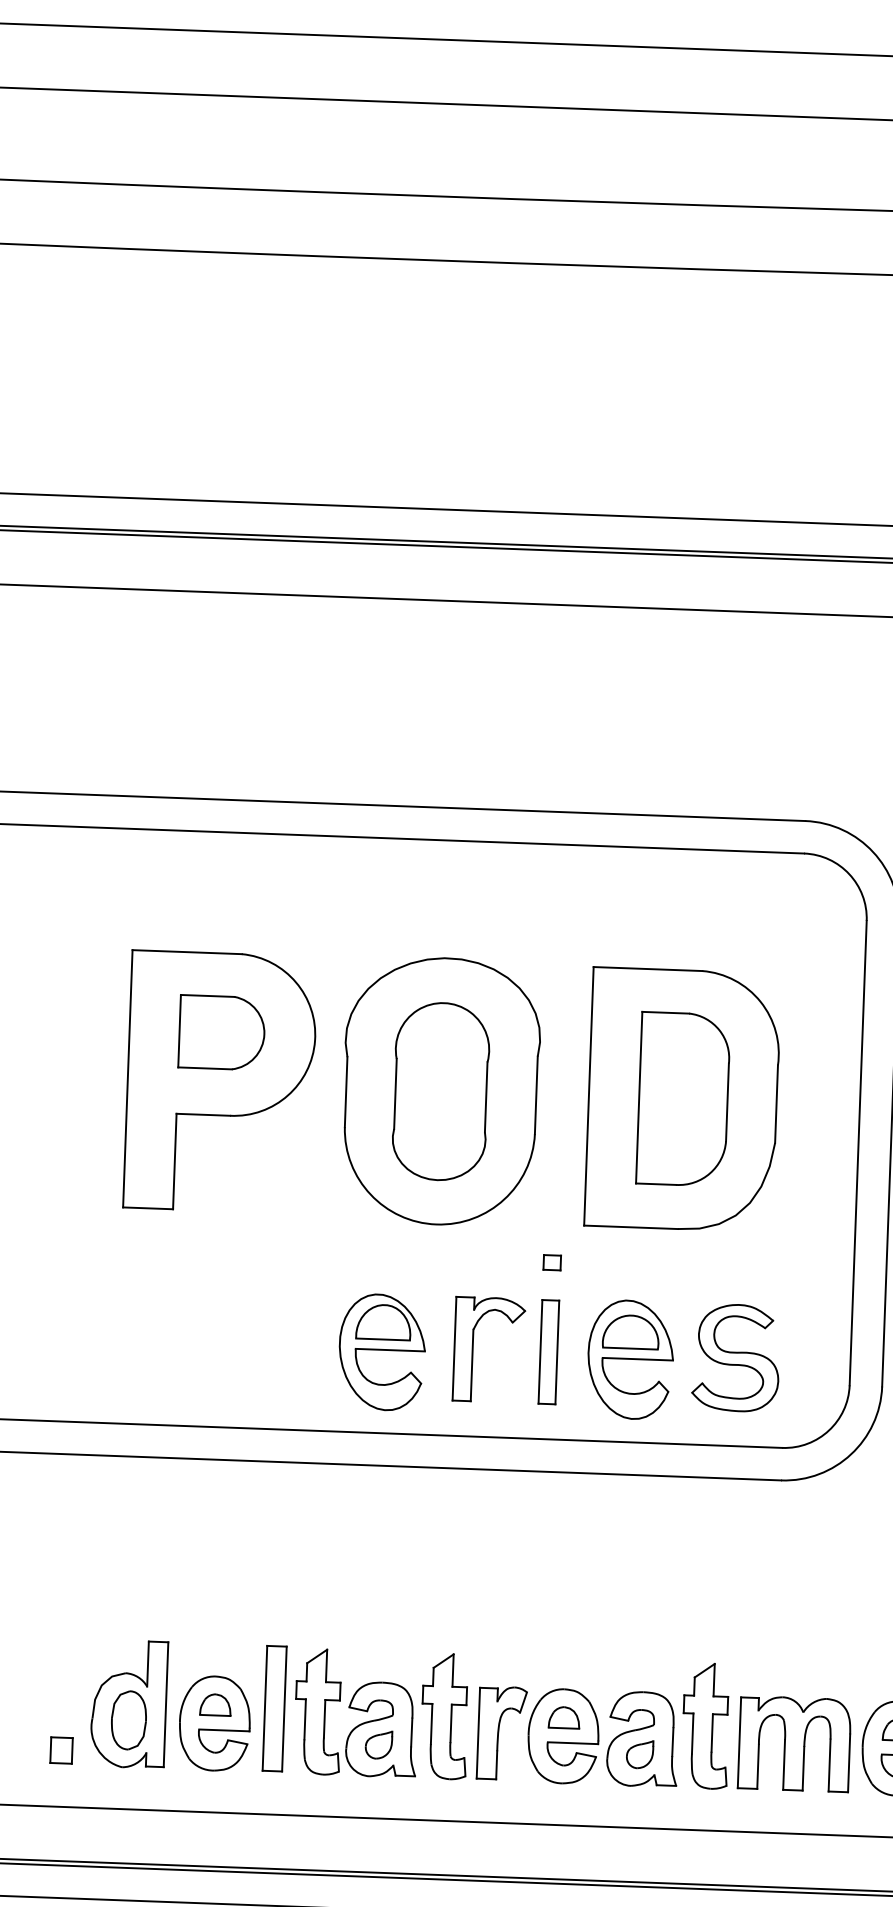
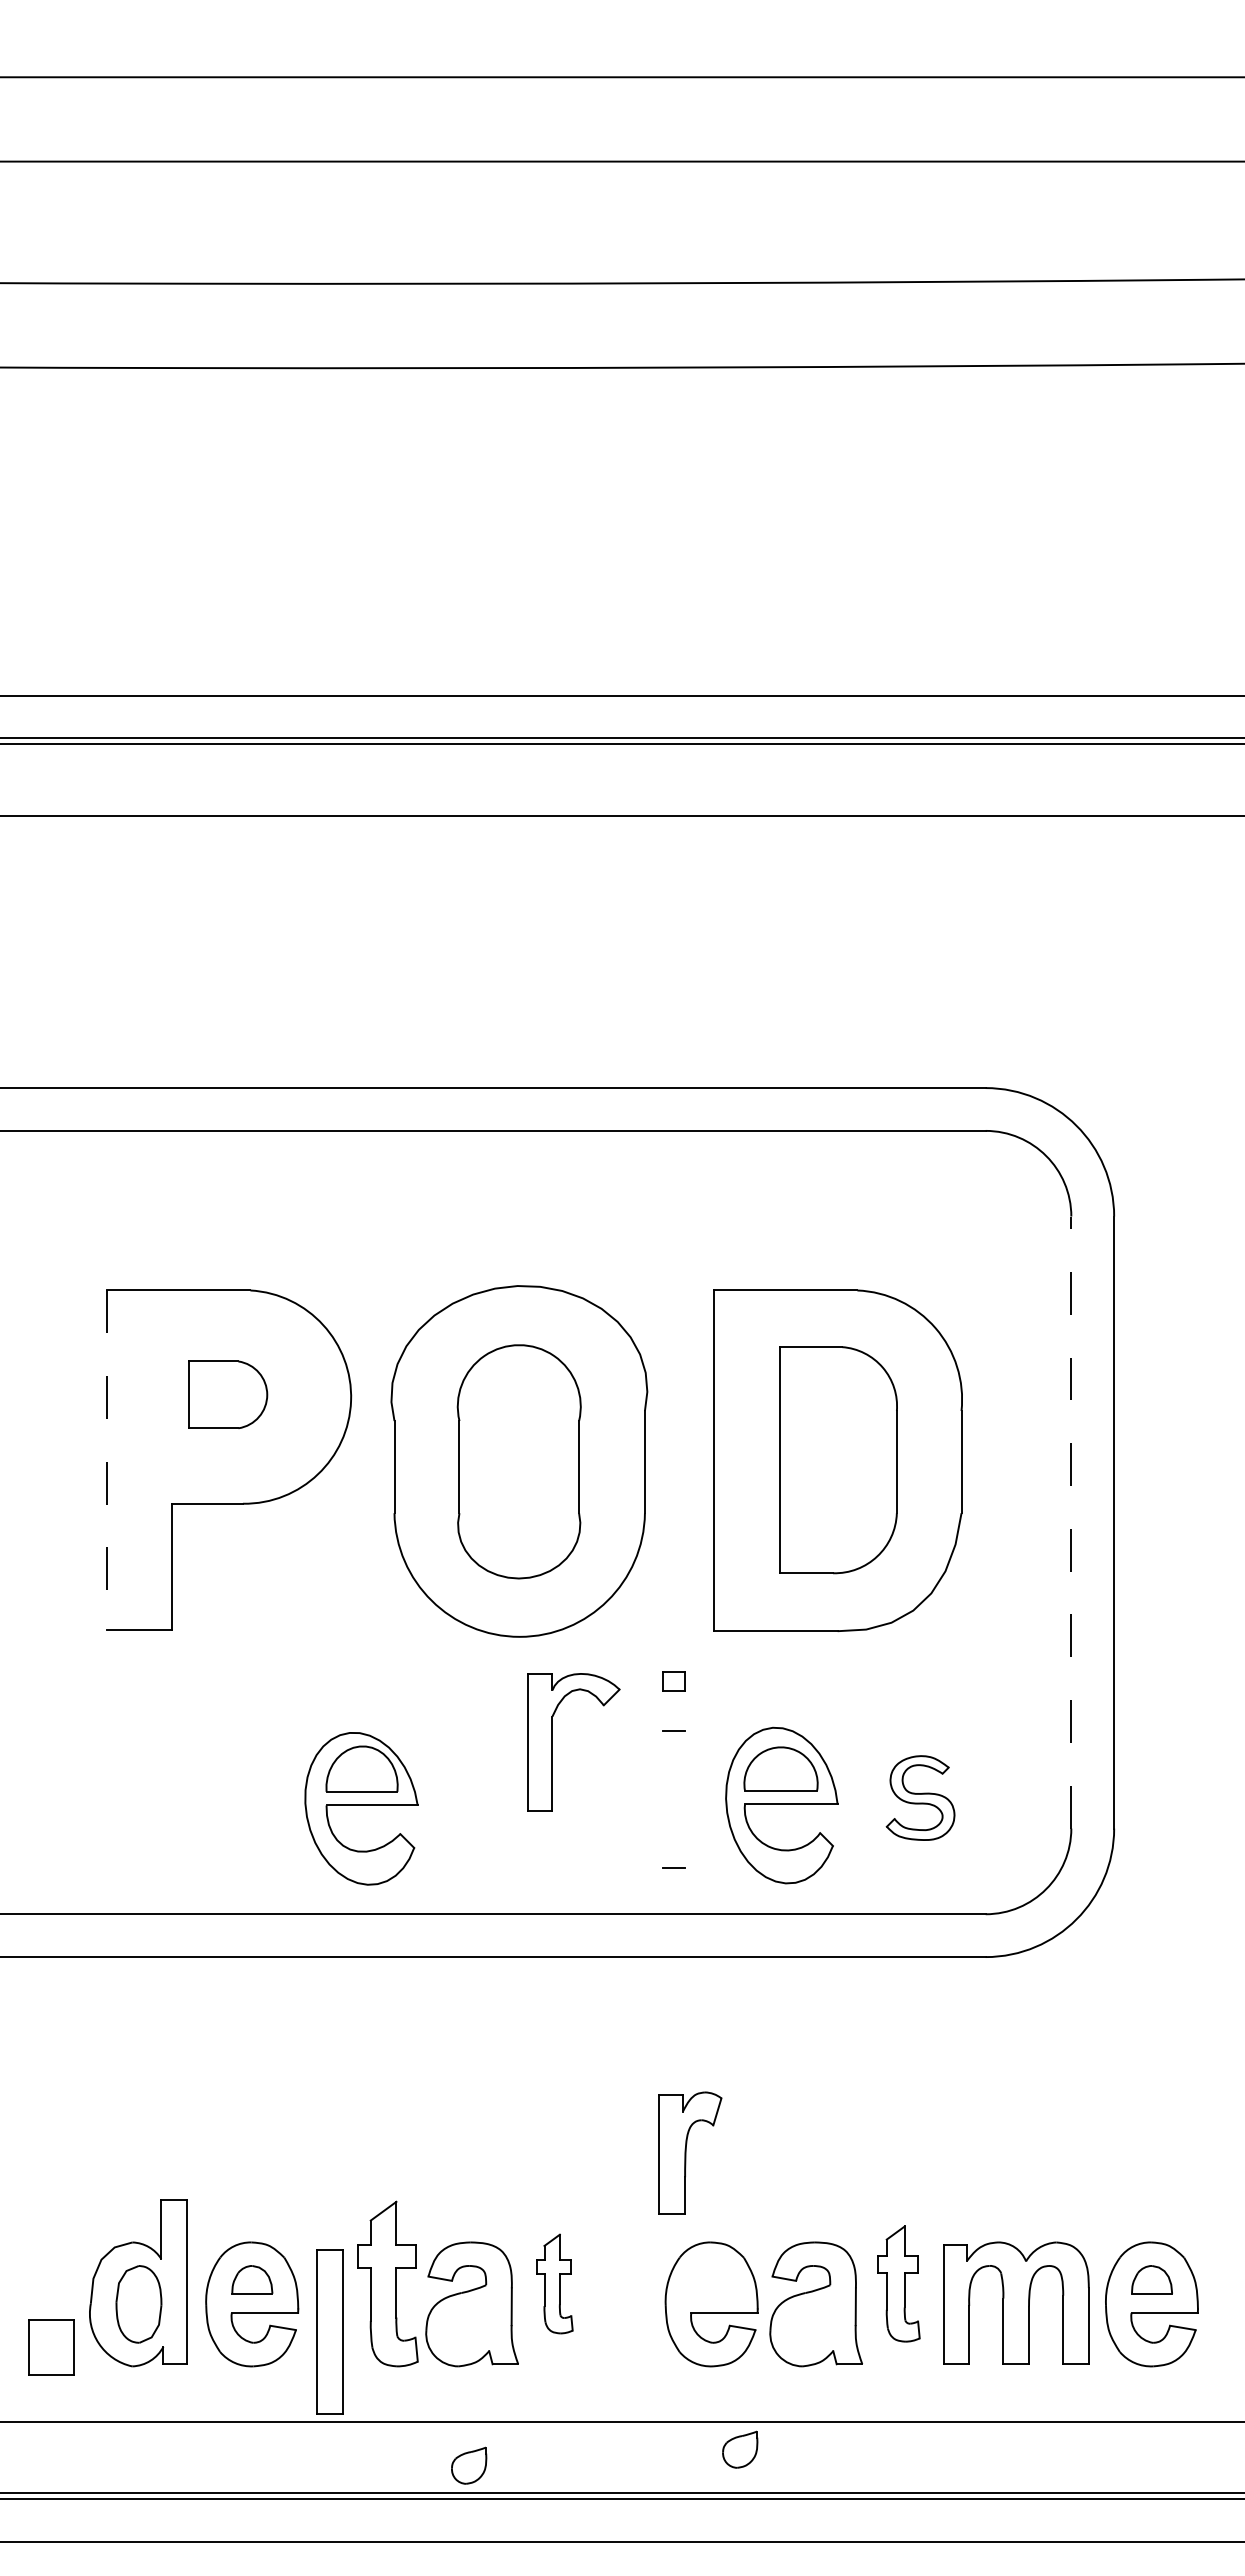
part: (221, 1032) -> (227, 1394), size x0.7
line: (127, 1079) -> (106, 1460), solid -> dashed
line: (858, 1153) -> (1071, 1522), solid -> dashed
part: (472, 1349) -> (552, 1742), moved
line: (540, 1351) -> (662, 1799), removed
part: (382, 1352) -> (361, 1808), moved
line: (556, 1352) -> (684, 1799), removed
part: (736, 1357) -> (920, 1797), size x0.6
part: (274, 1708) -> (329, 2331), moved
part: (444, 1716) -> (554, 2283), size x0.6
part: (564, 1717) -> (711, 2279), removed
part: (705, 1725) -> (898, 2283), size x0.7
part: (501, 1732) -> (690, 2152), moved
part: (379, 1744) -> (469, 2465), moved
part: (61, 1749) -> (51, 2346), size x1.6
part: (640, 1754) -> (740, 2449), moved

